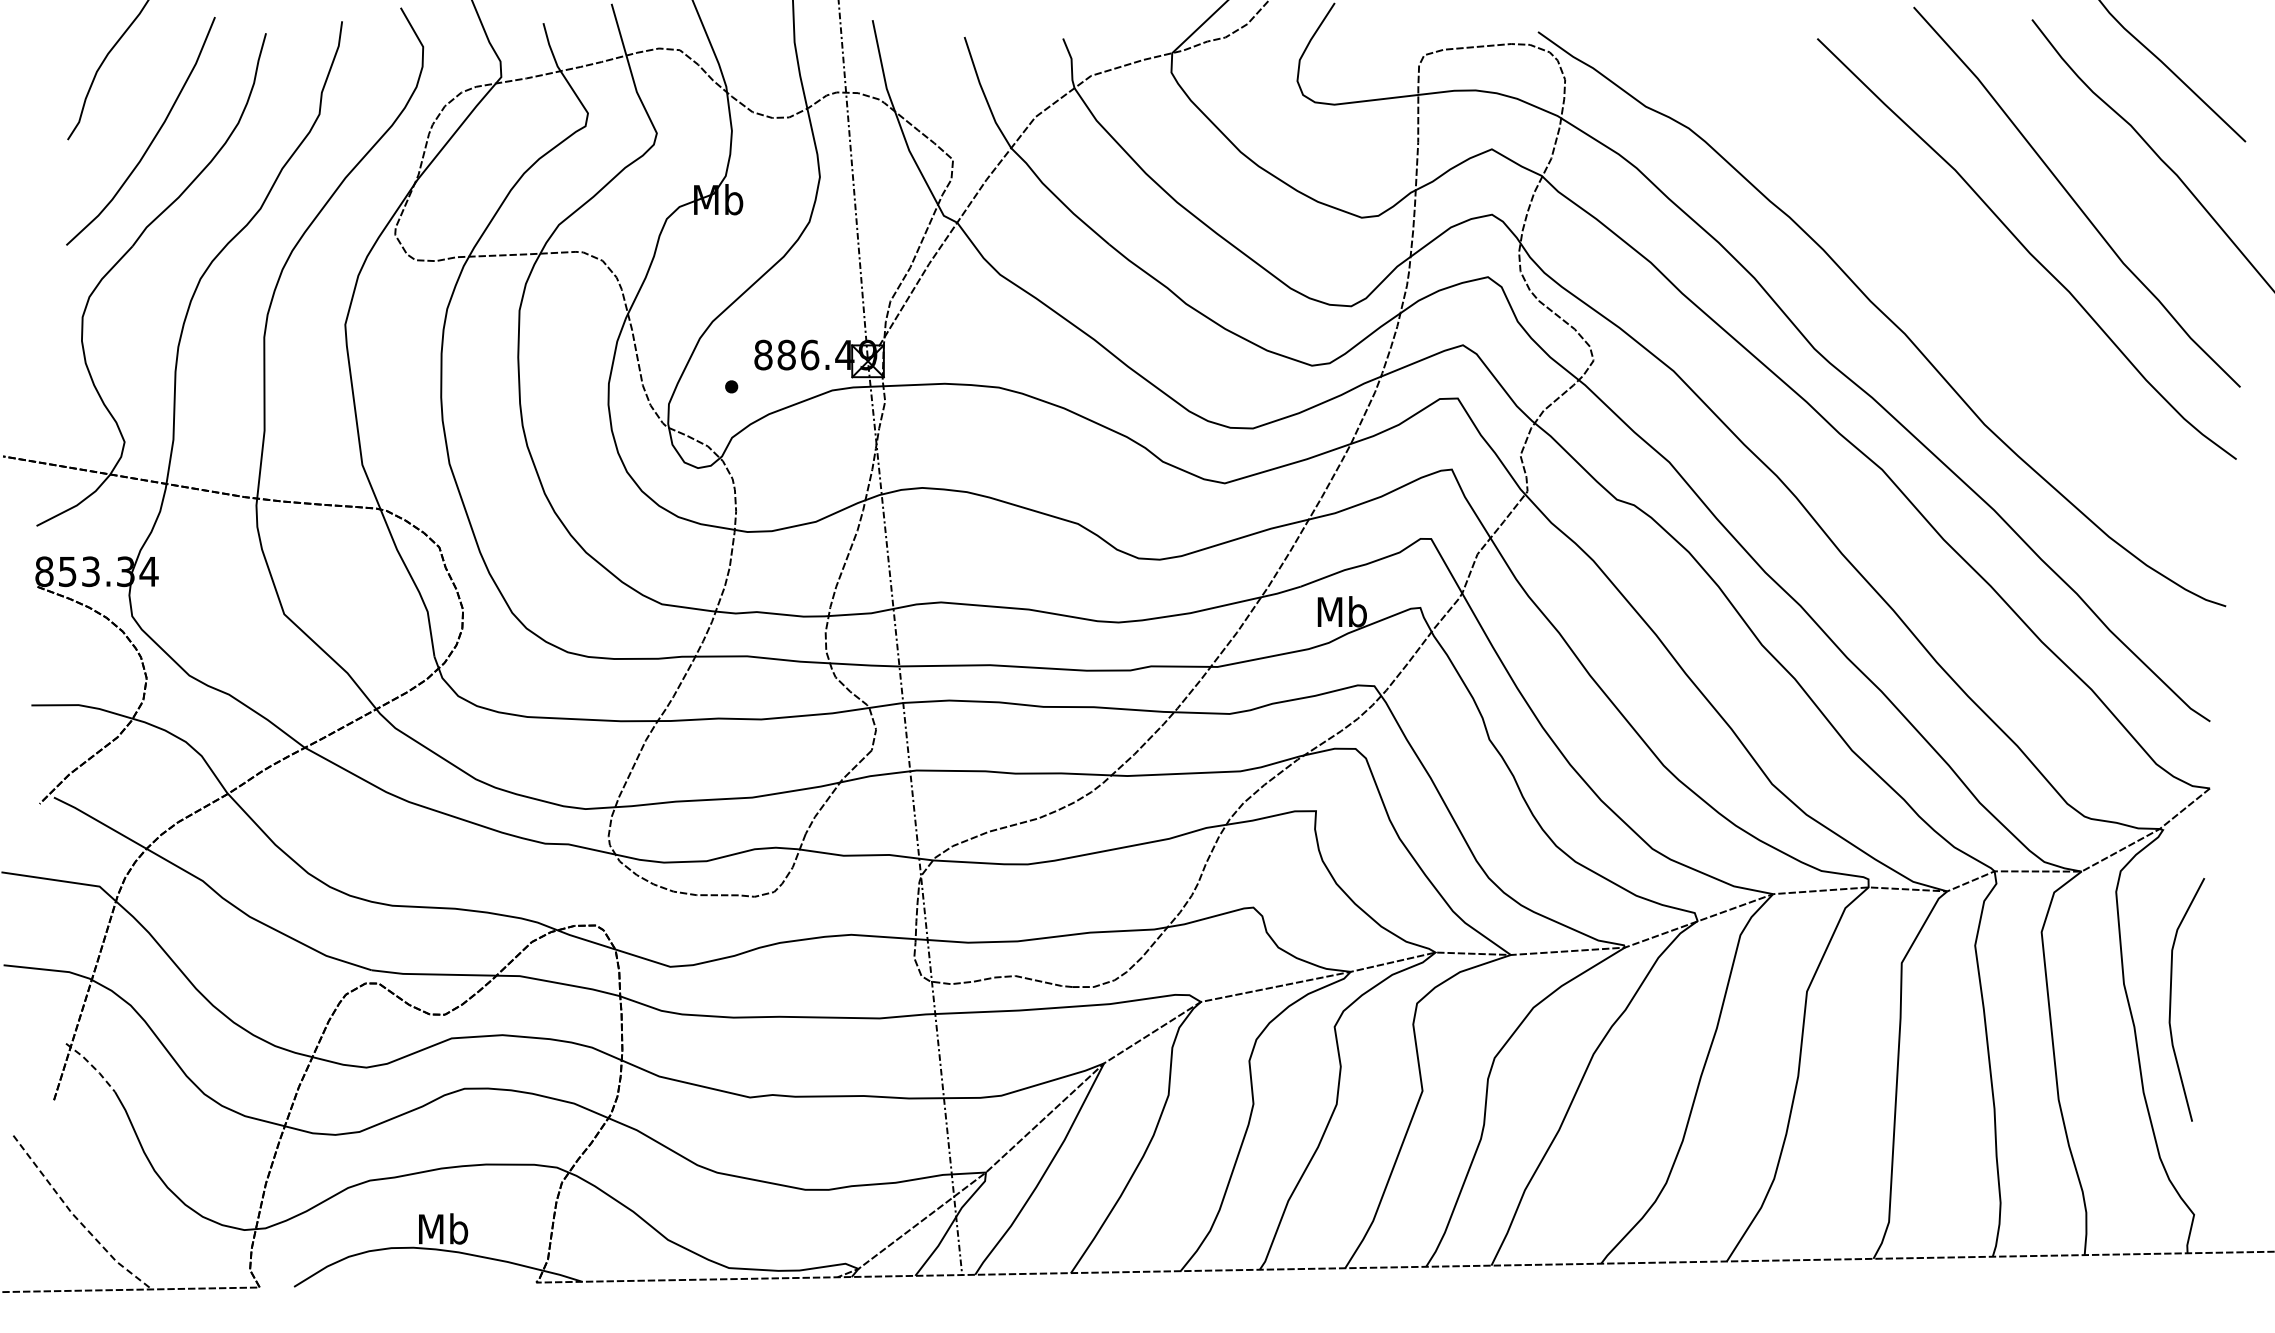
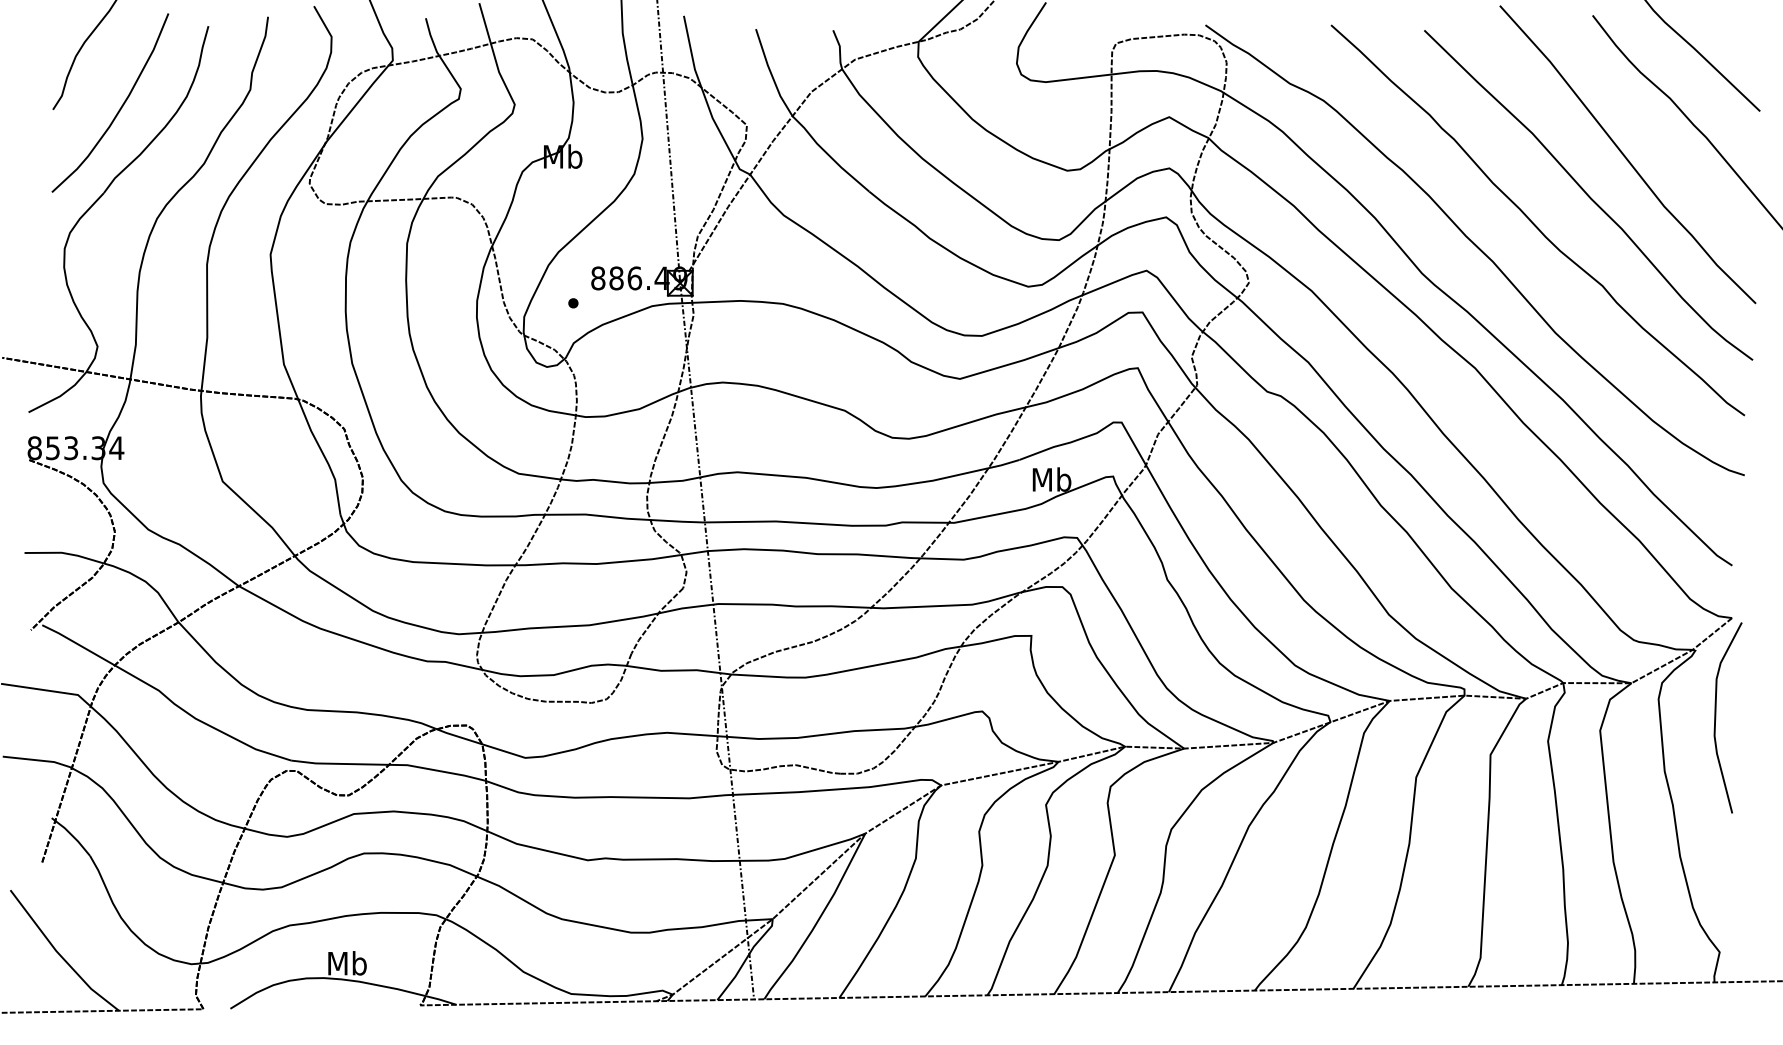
curve: (1957, 284) -> (1534, 223), added
curve: (2171, 999) -> (1716, 717), moved
line: (92, 1066) -> (72, 836), dashed -> solid
line: (76, 1218) -> (59, 955), dashed -> solid

